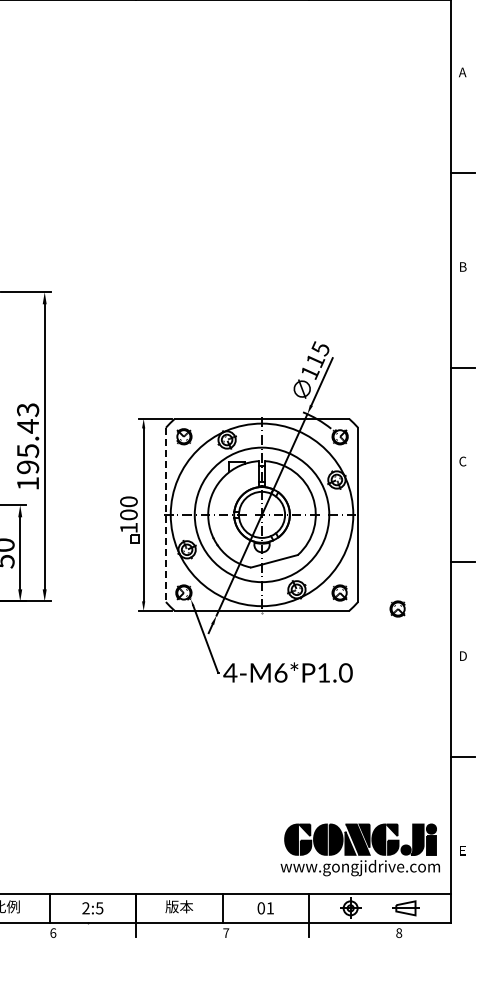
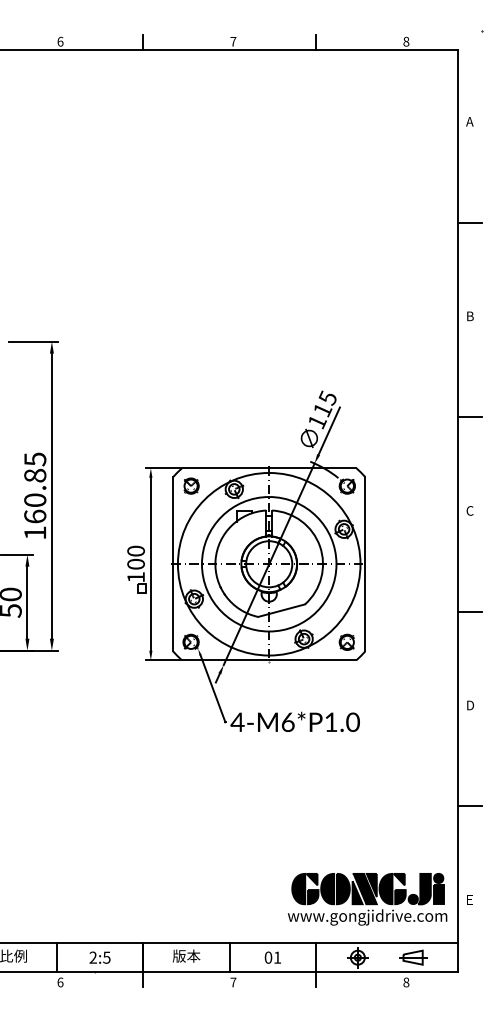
text: (28, 438) -> (35, 487), 195.43 -> 160.85
line: (166, 515) -> (173, 564), dashed -> solid
part: (397, 608) -> (404, 657), removed

